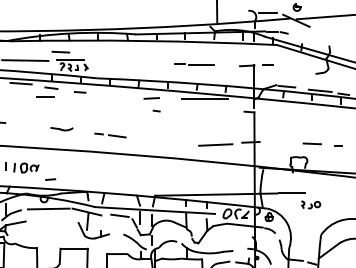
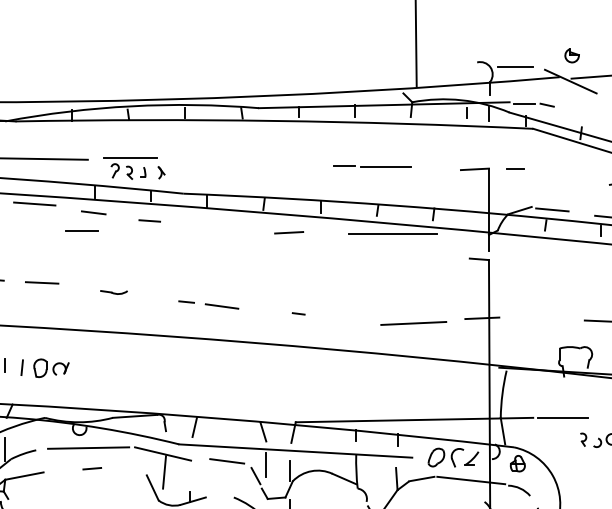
line: (60, 51) -> (41, 281), moved
line: (156, 110) -> (298, 312), moved
part: (61, 128) -> (113, 291), size x0.62
line: (50, 179) -> (91, 468), moved

